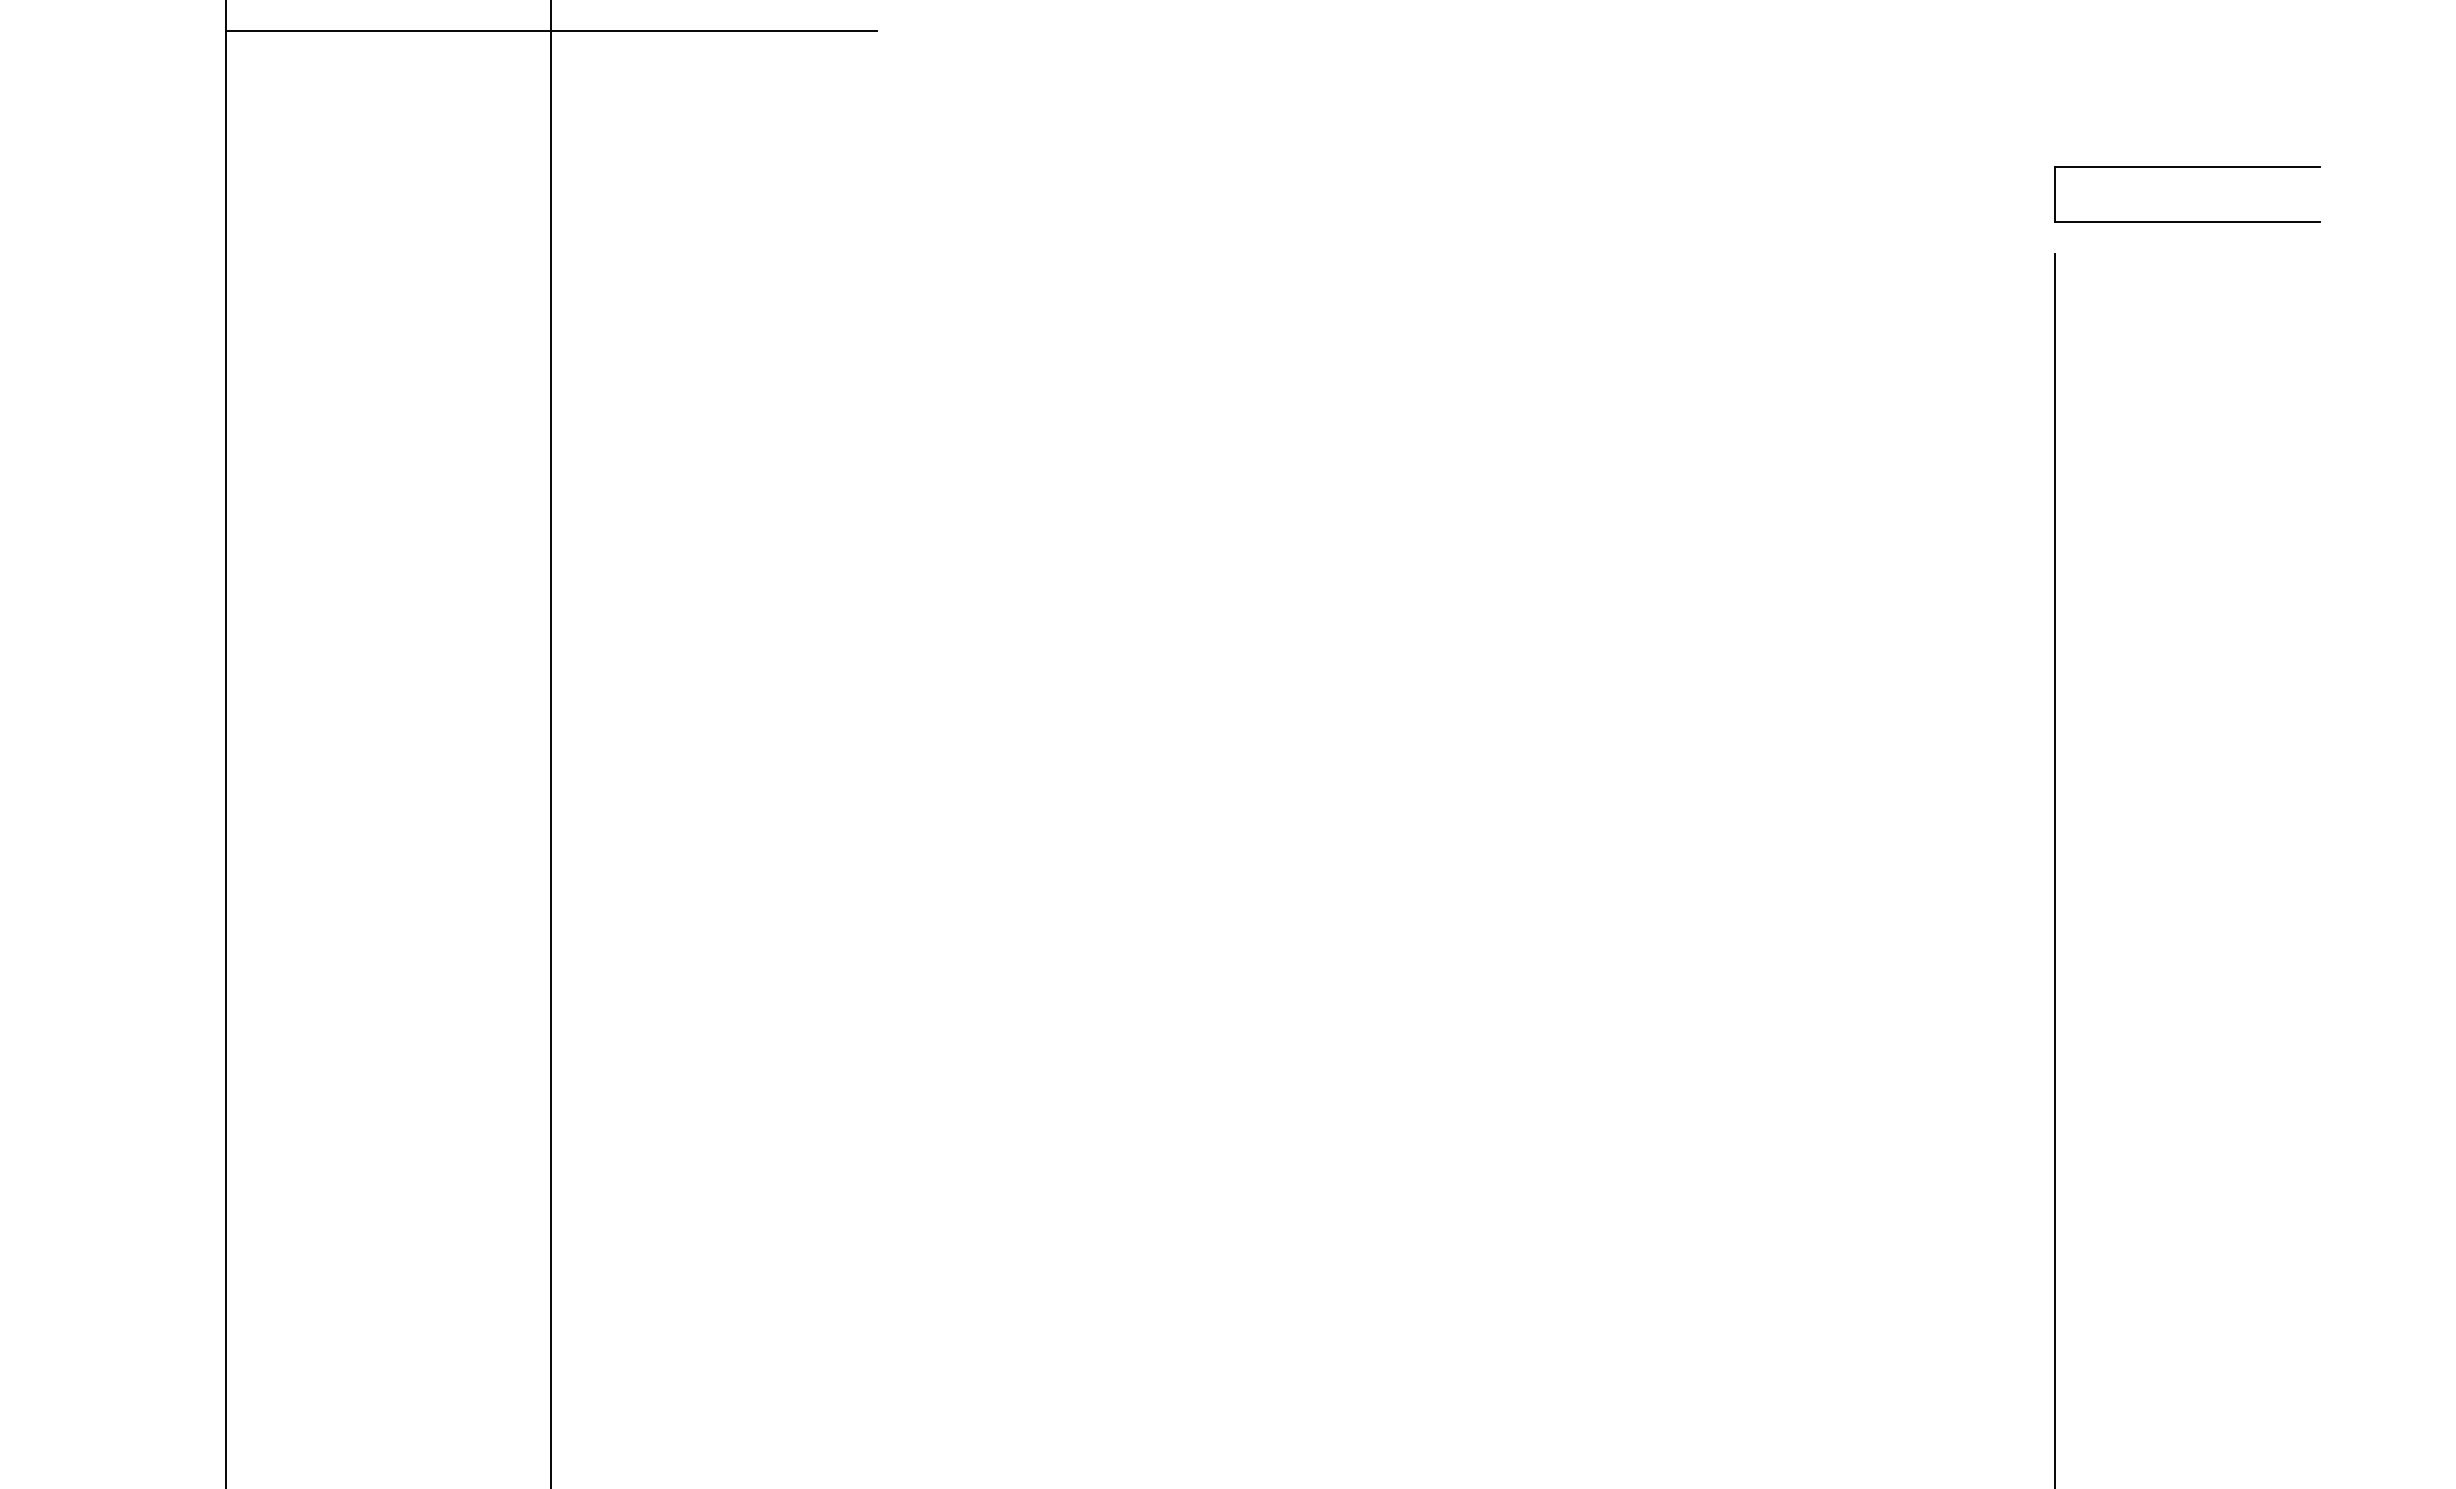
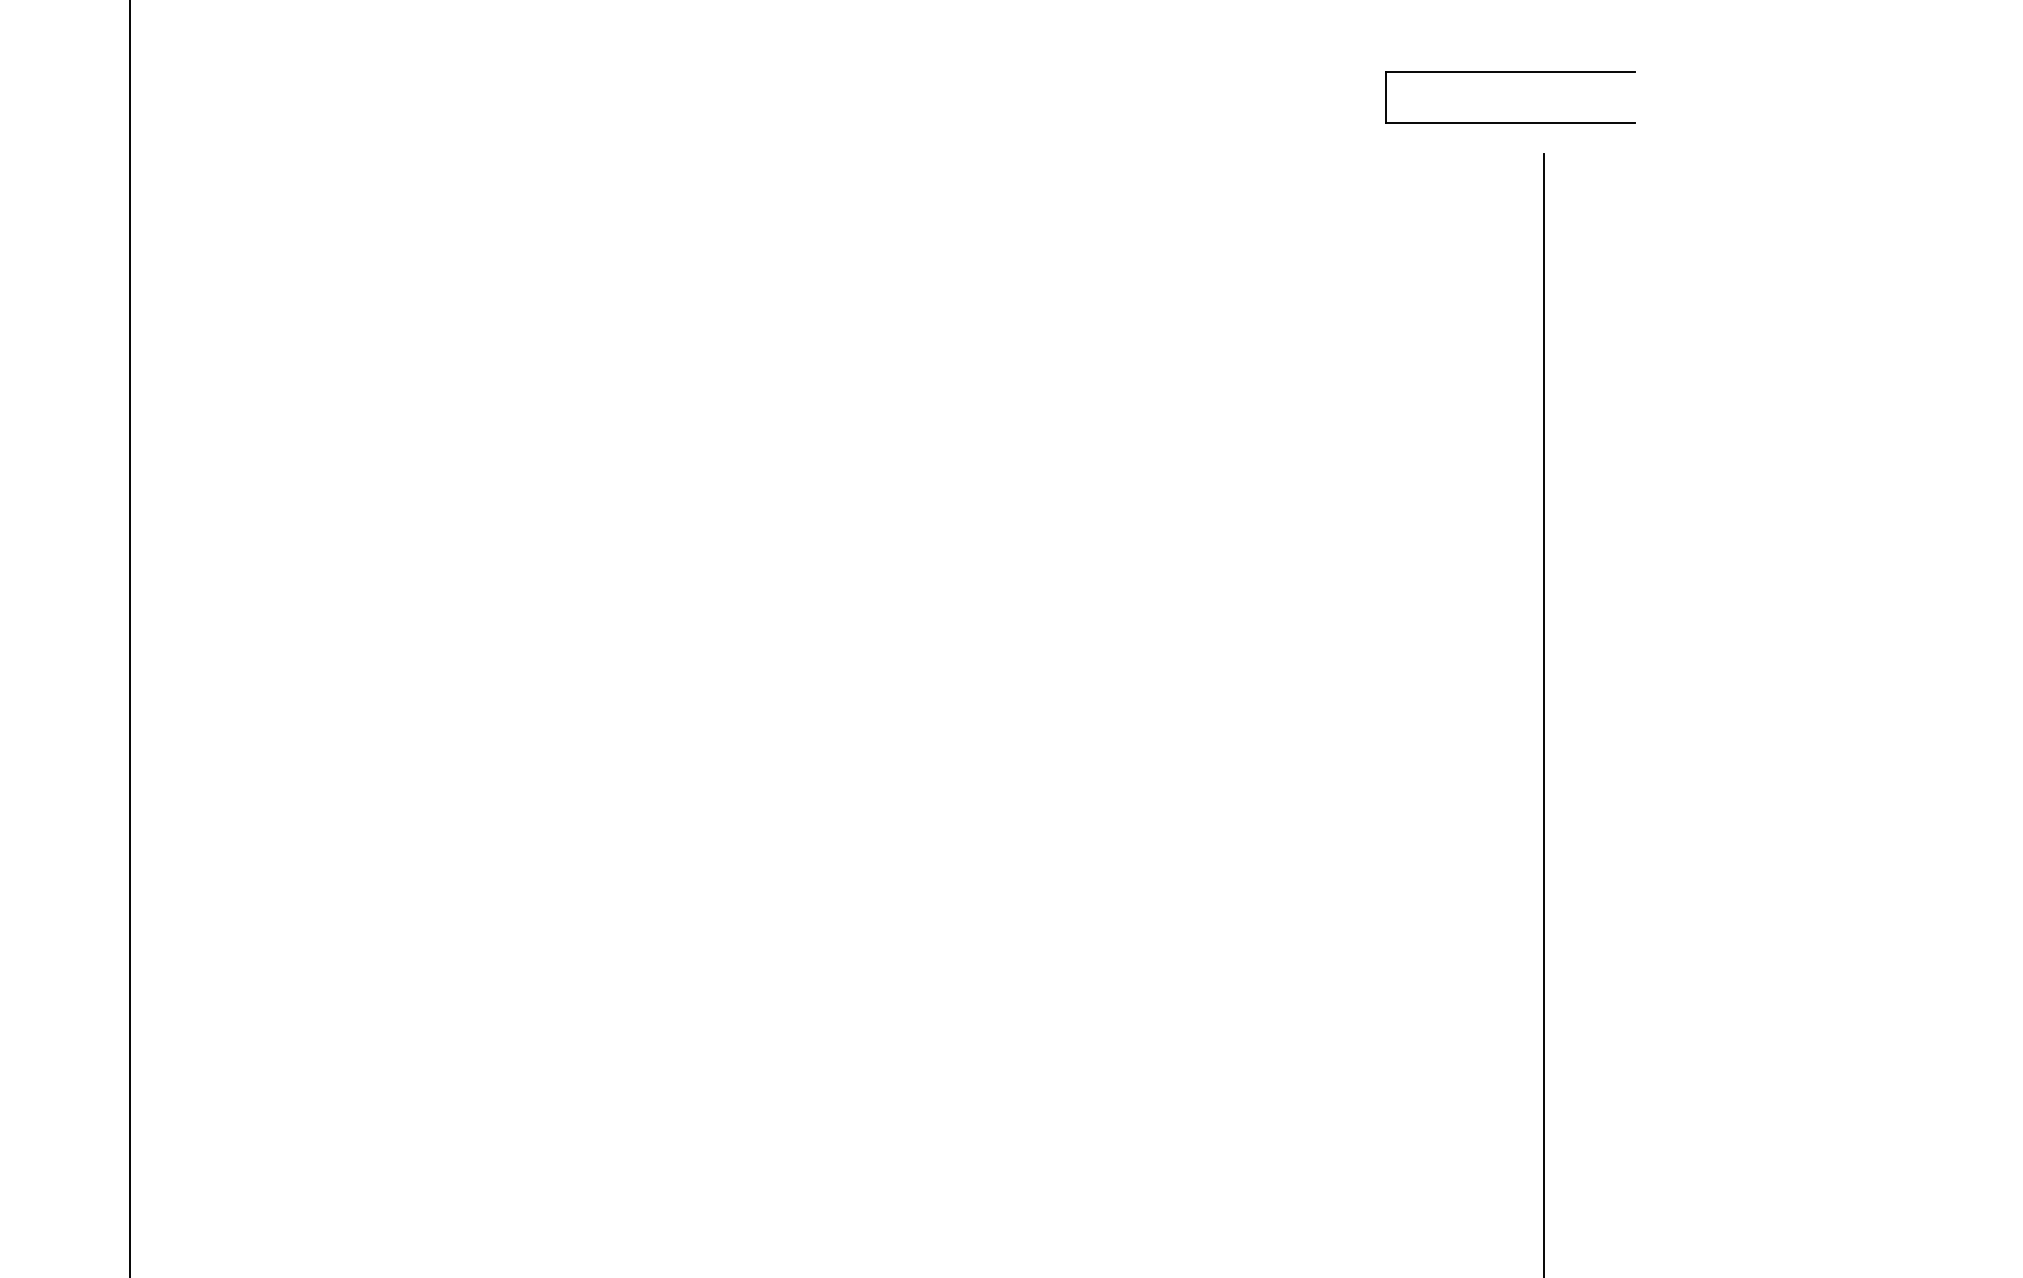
part: (2187, 167) -> (1510, 72), moved

